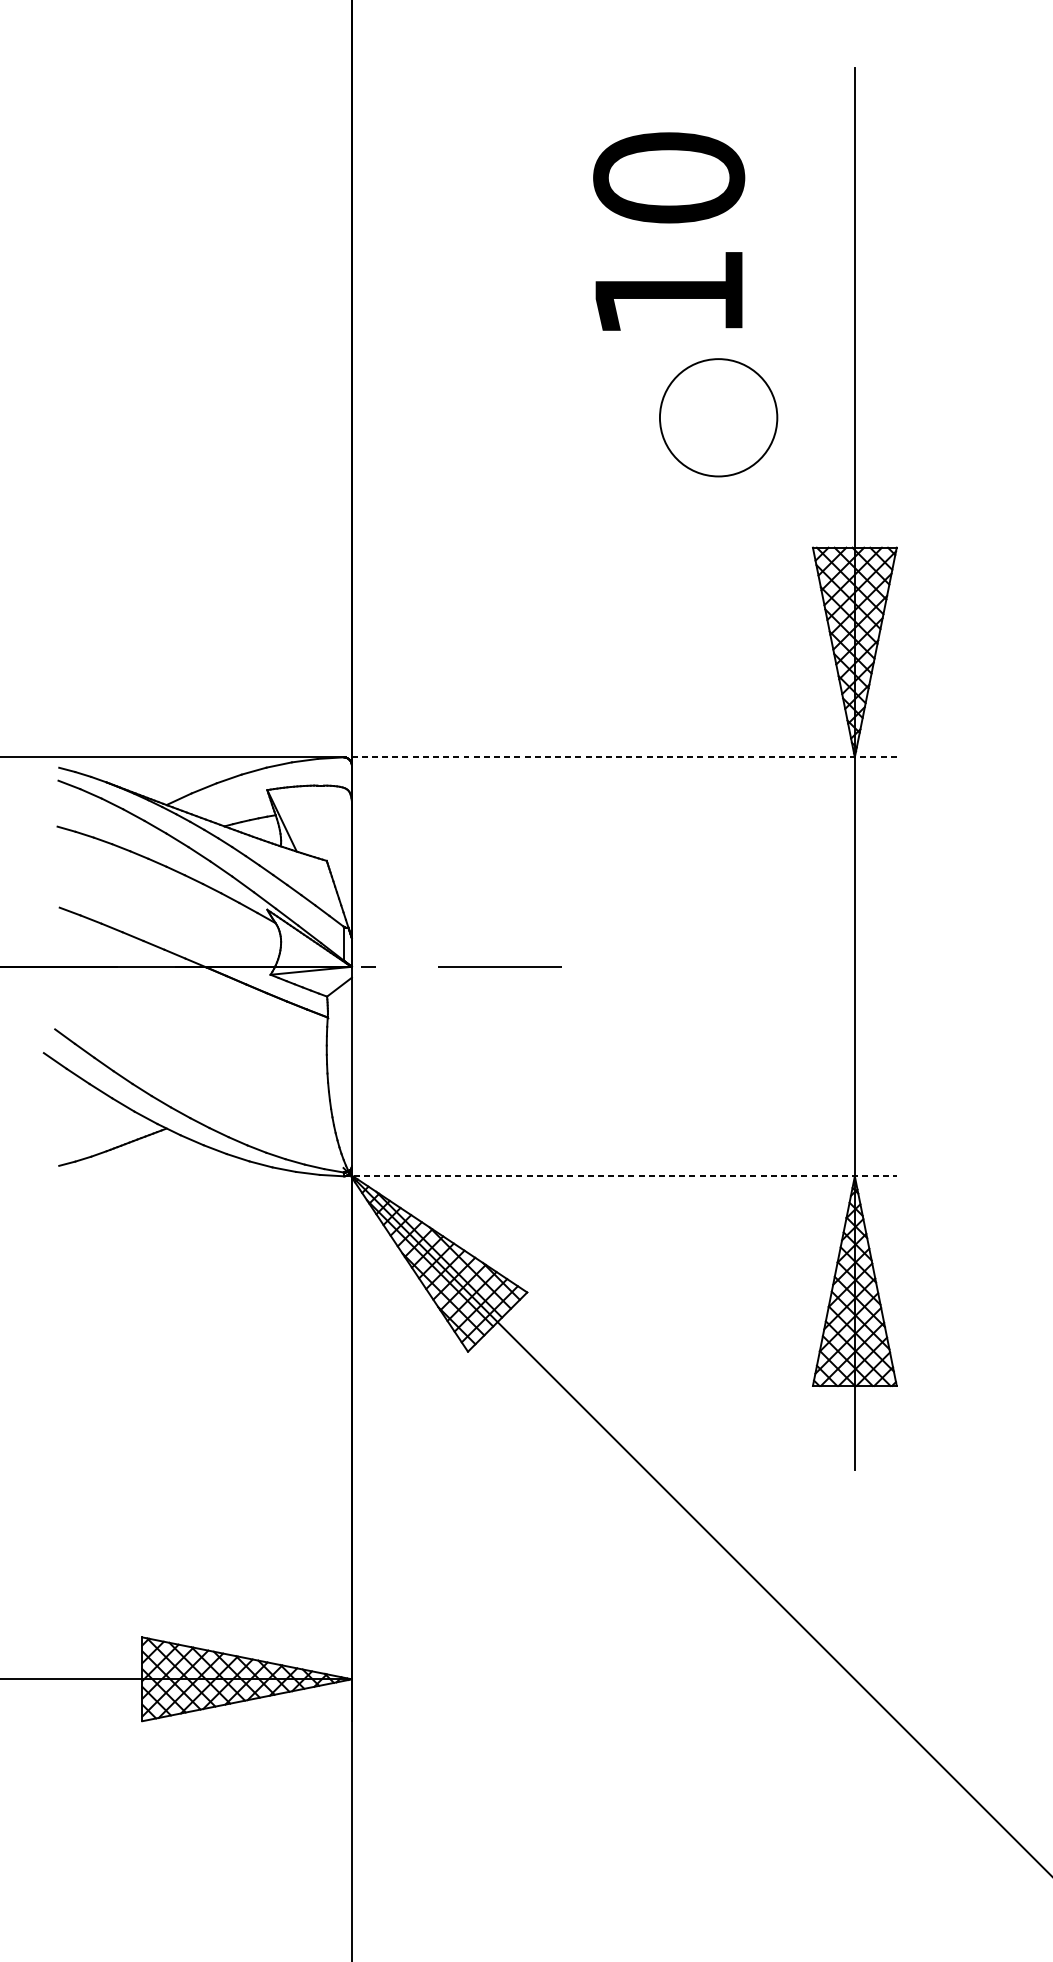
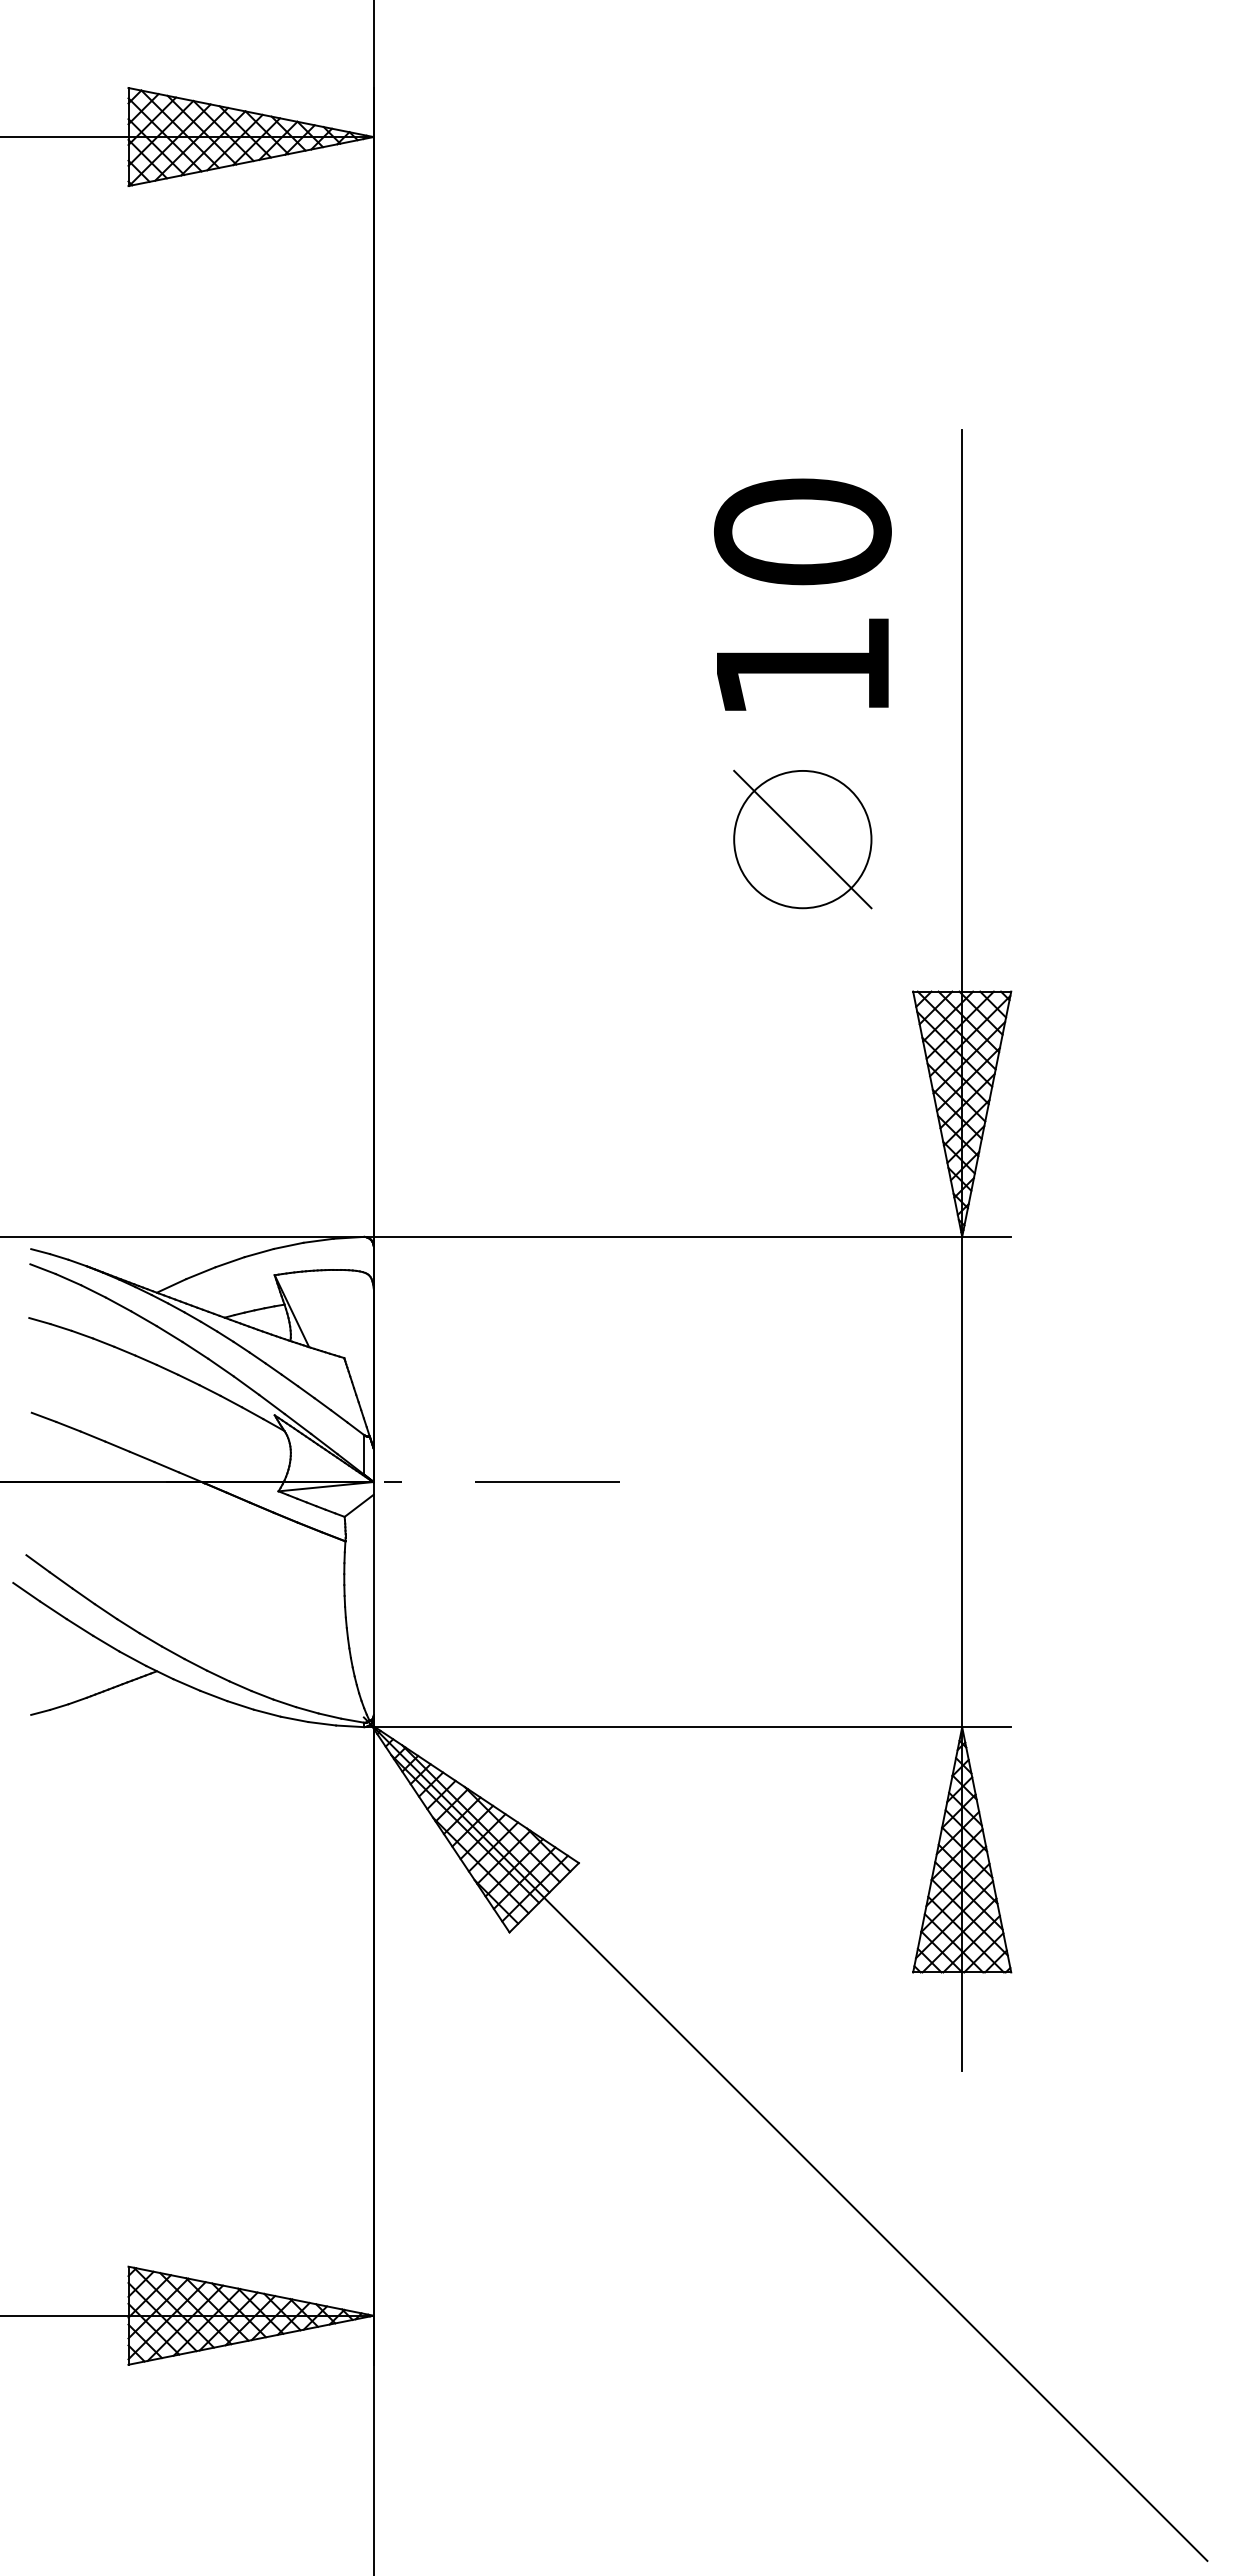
text: (668, 231) -> (802, 594), moved
line: (718, 417) -> (802, 839), added
line: (620, 757) -> (687, 1236), dashed -> solid
line: (620, 1176) -> (687, 1727), dashed -> solid

